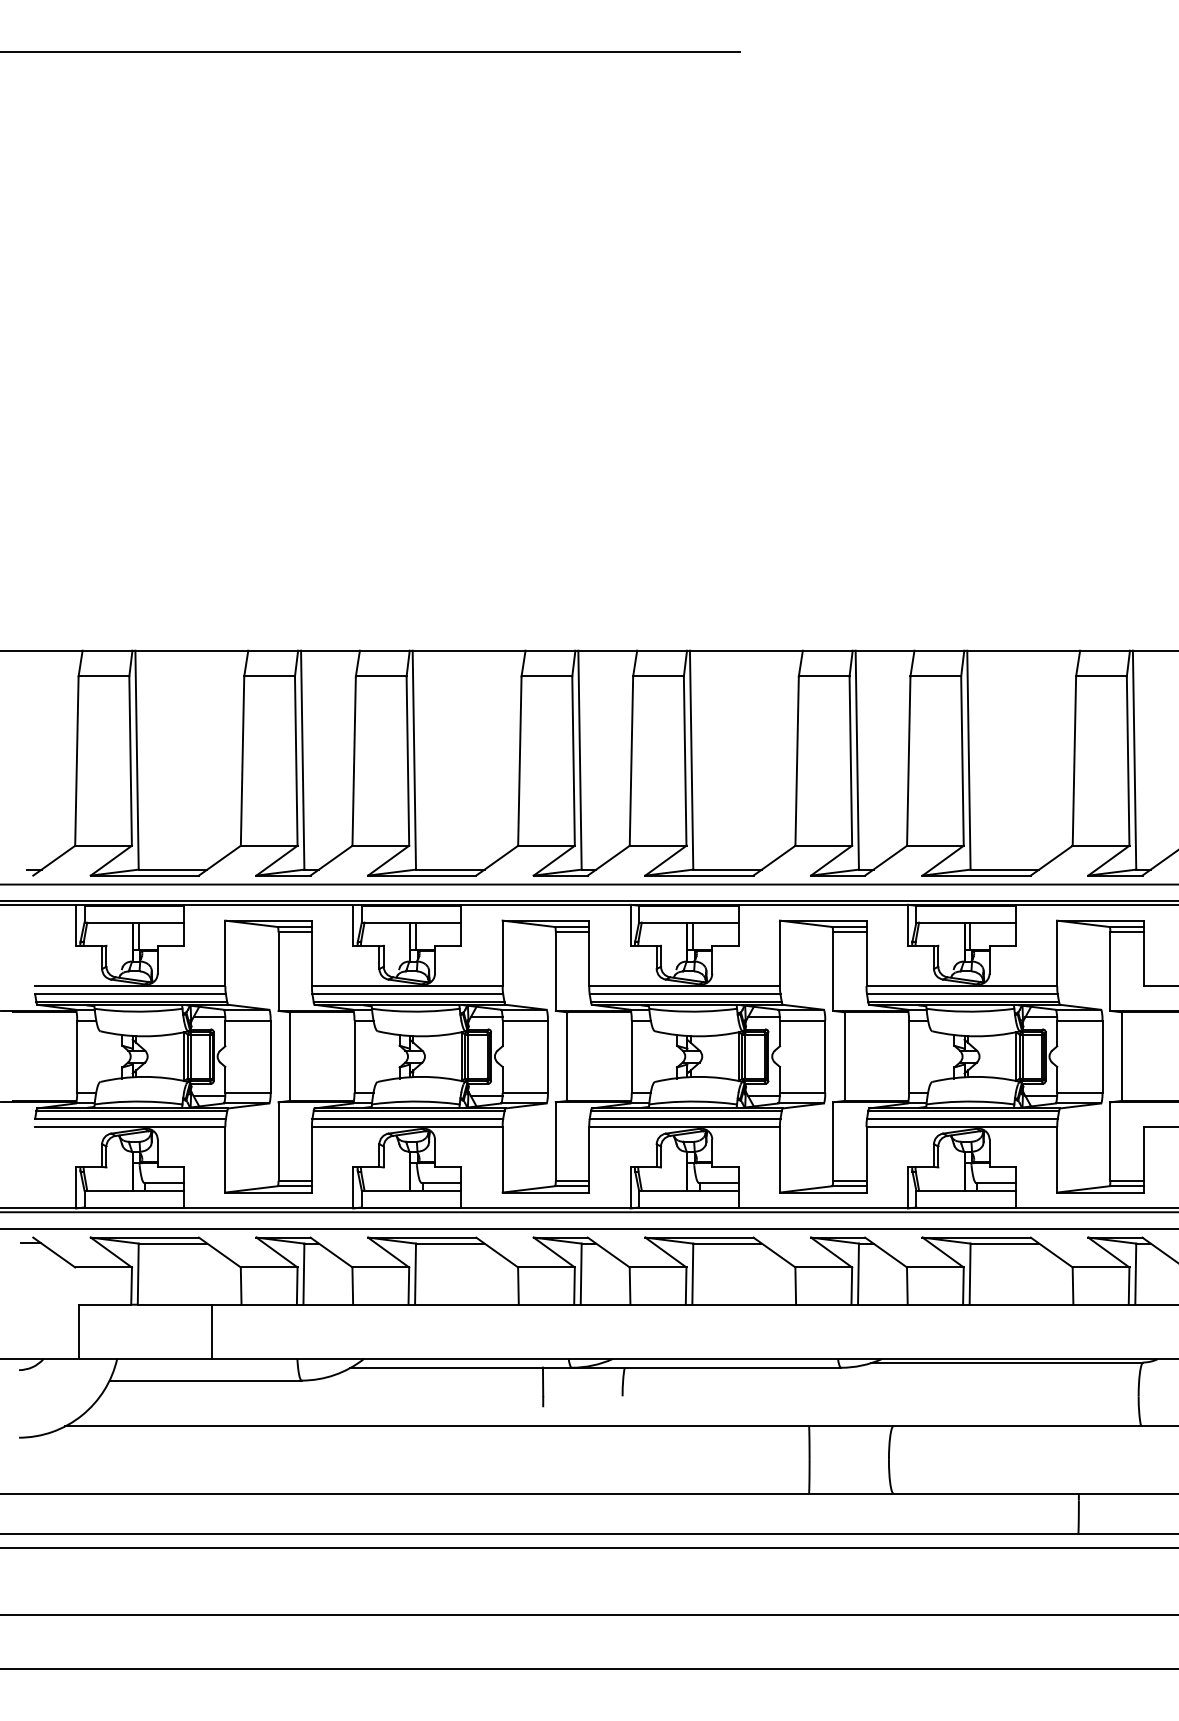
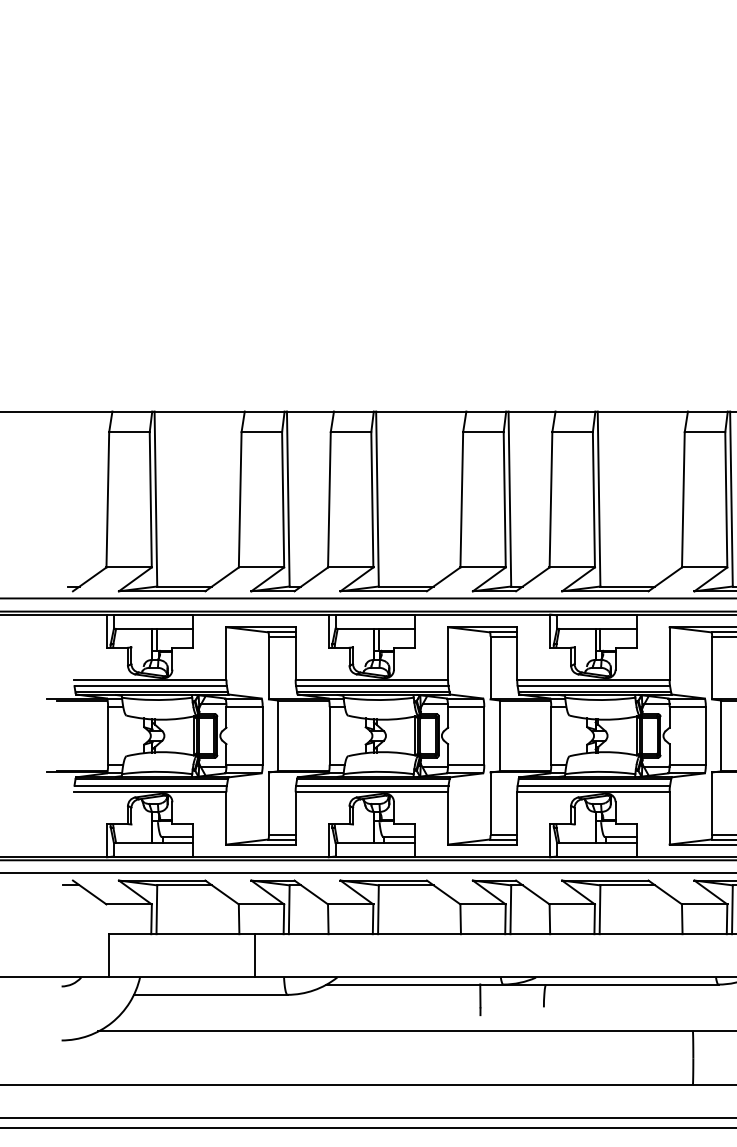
line: (212, 1331) -> (255, 955), moved

